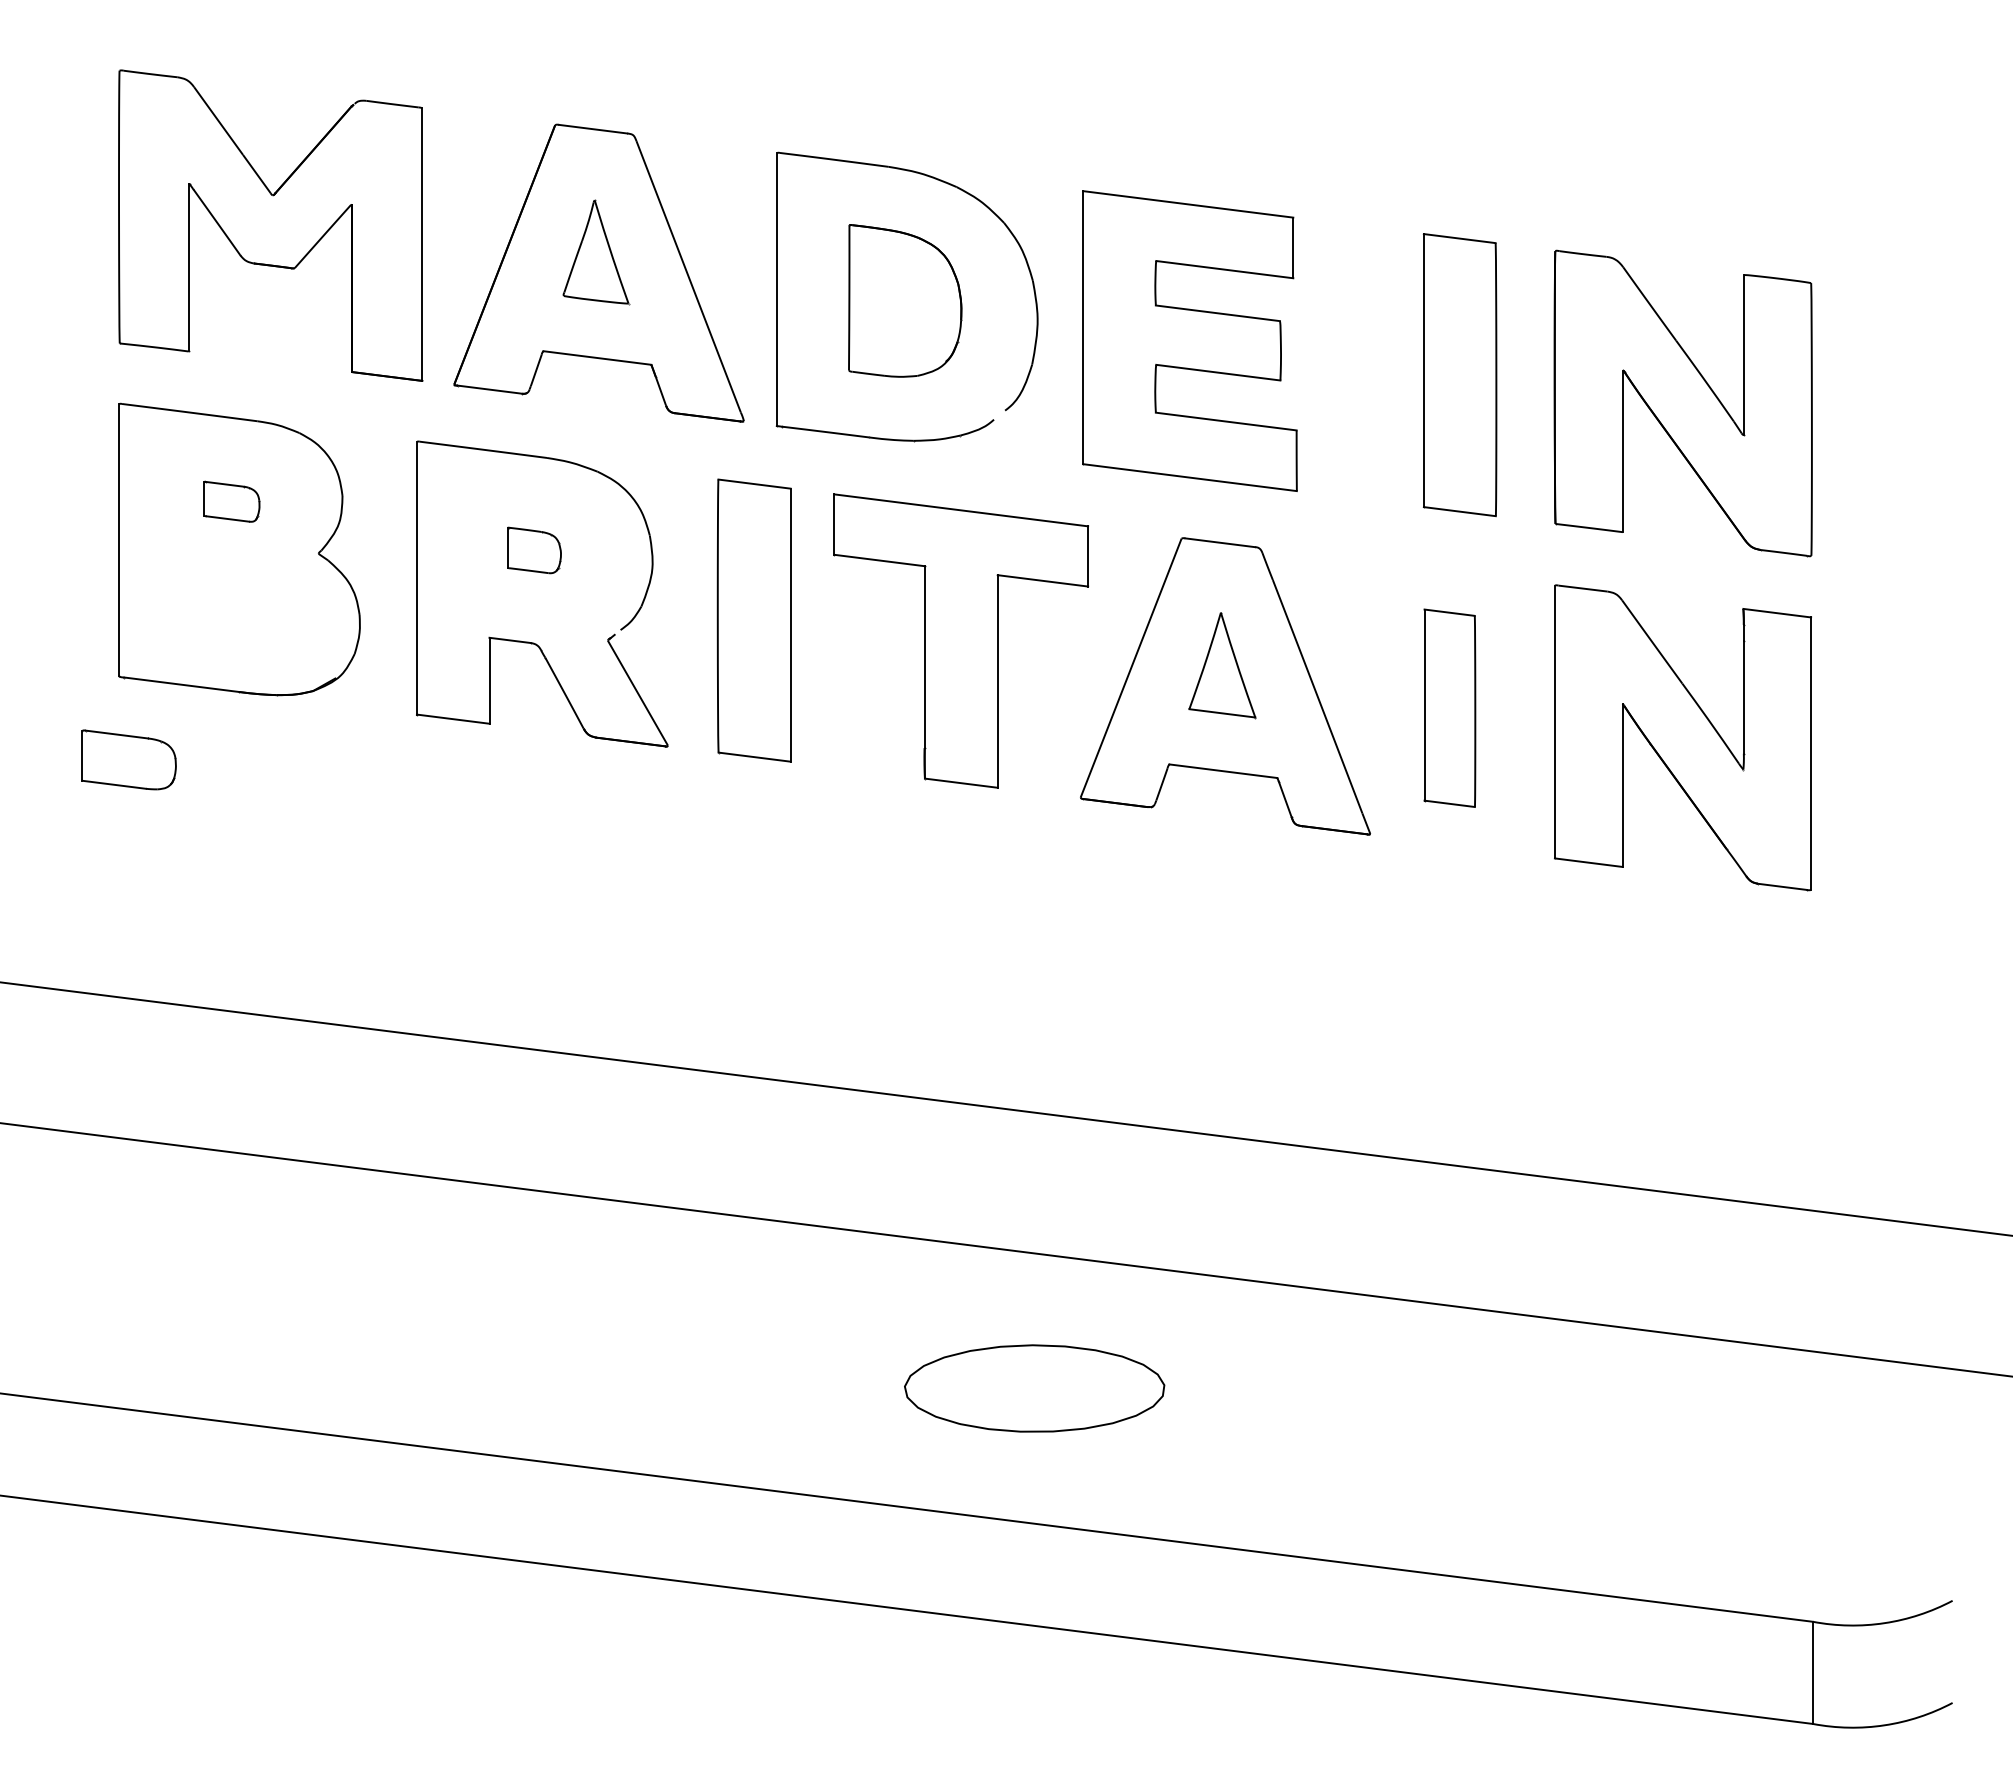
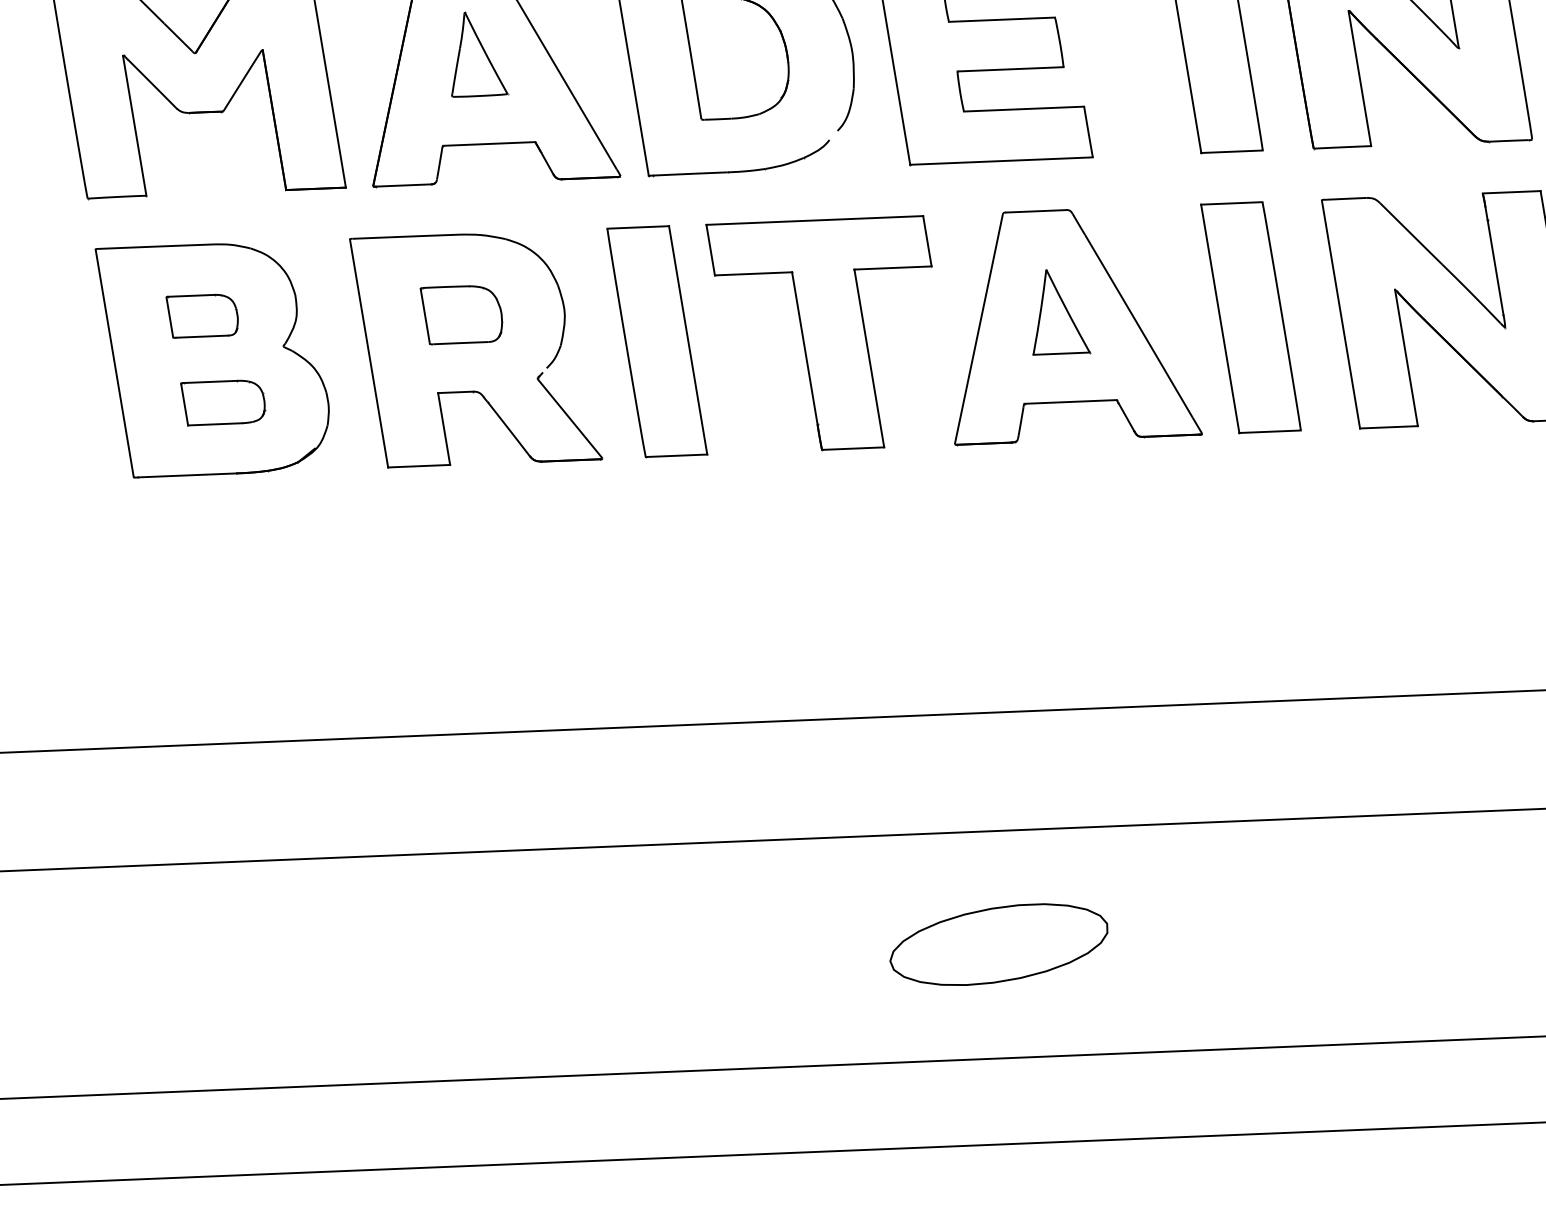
part: (231, 501) -> (203, 315), size x1.43
part: (534, 550) -> (463, 313), size x1.67
part: (1449, 708) -> (1250, 317), size x1.43
part: (128, 759) -> (223, 401), moved

